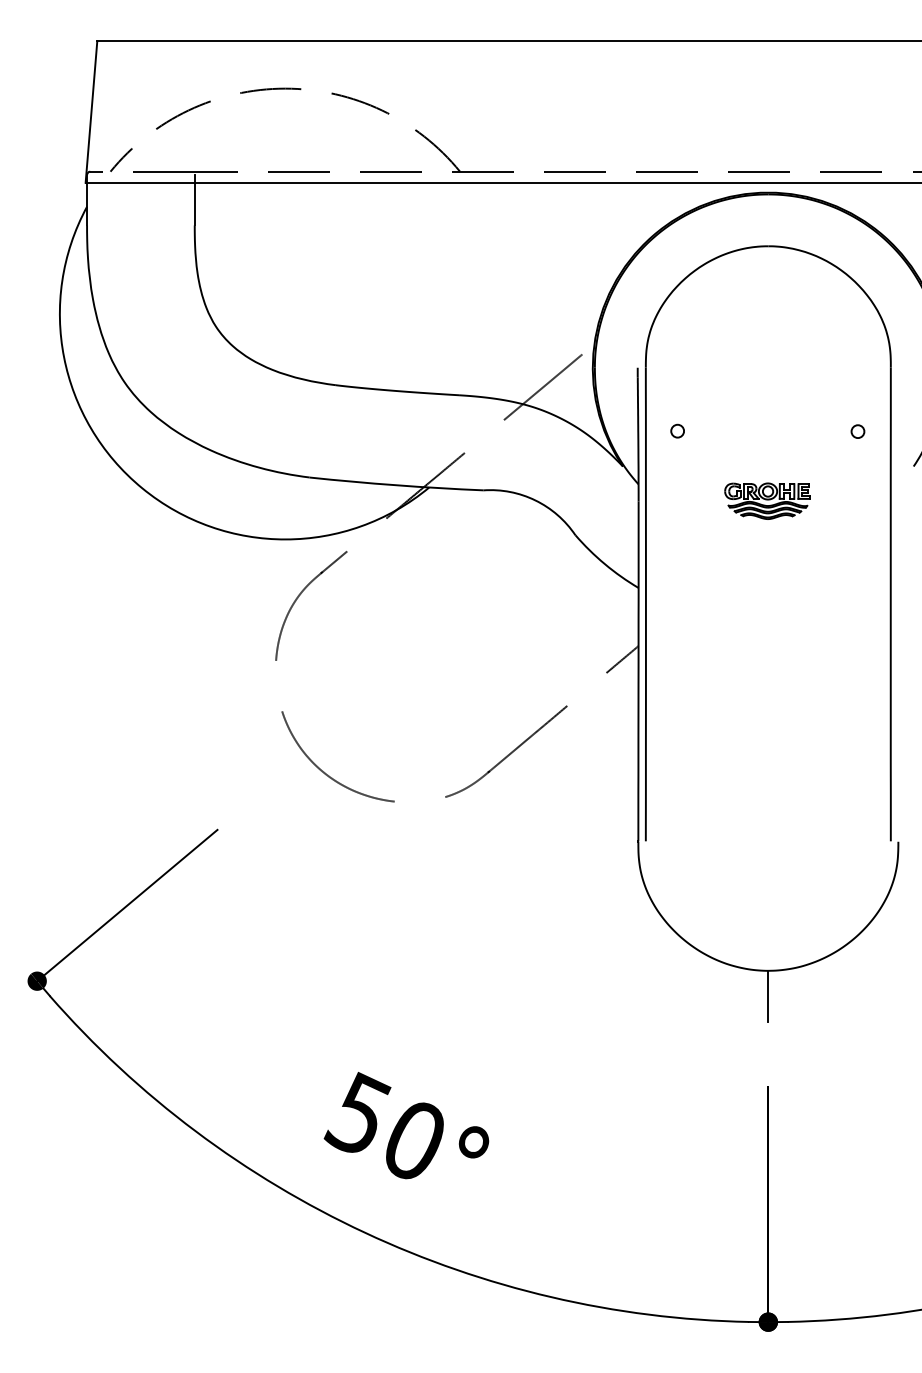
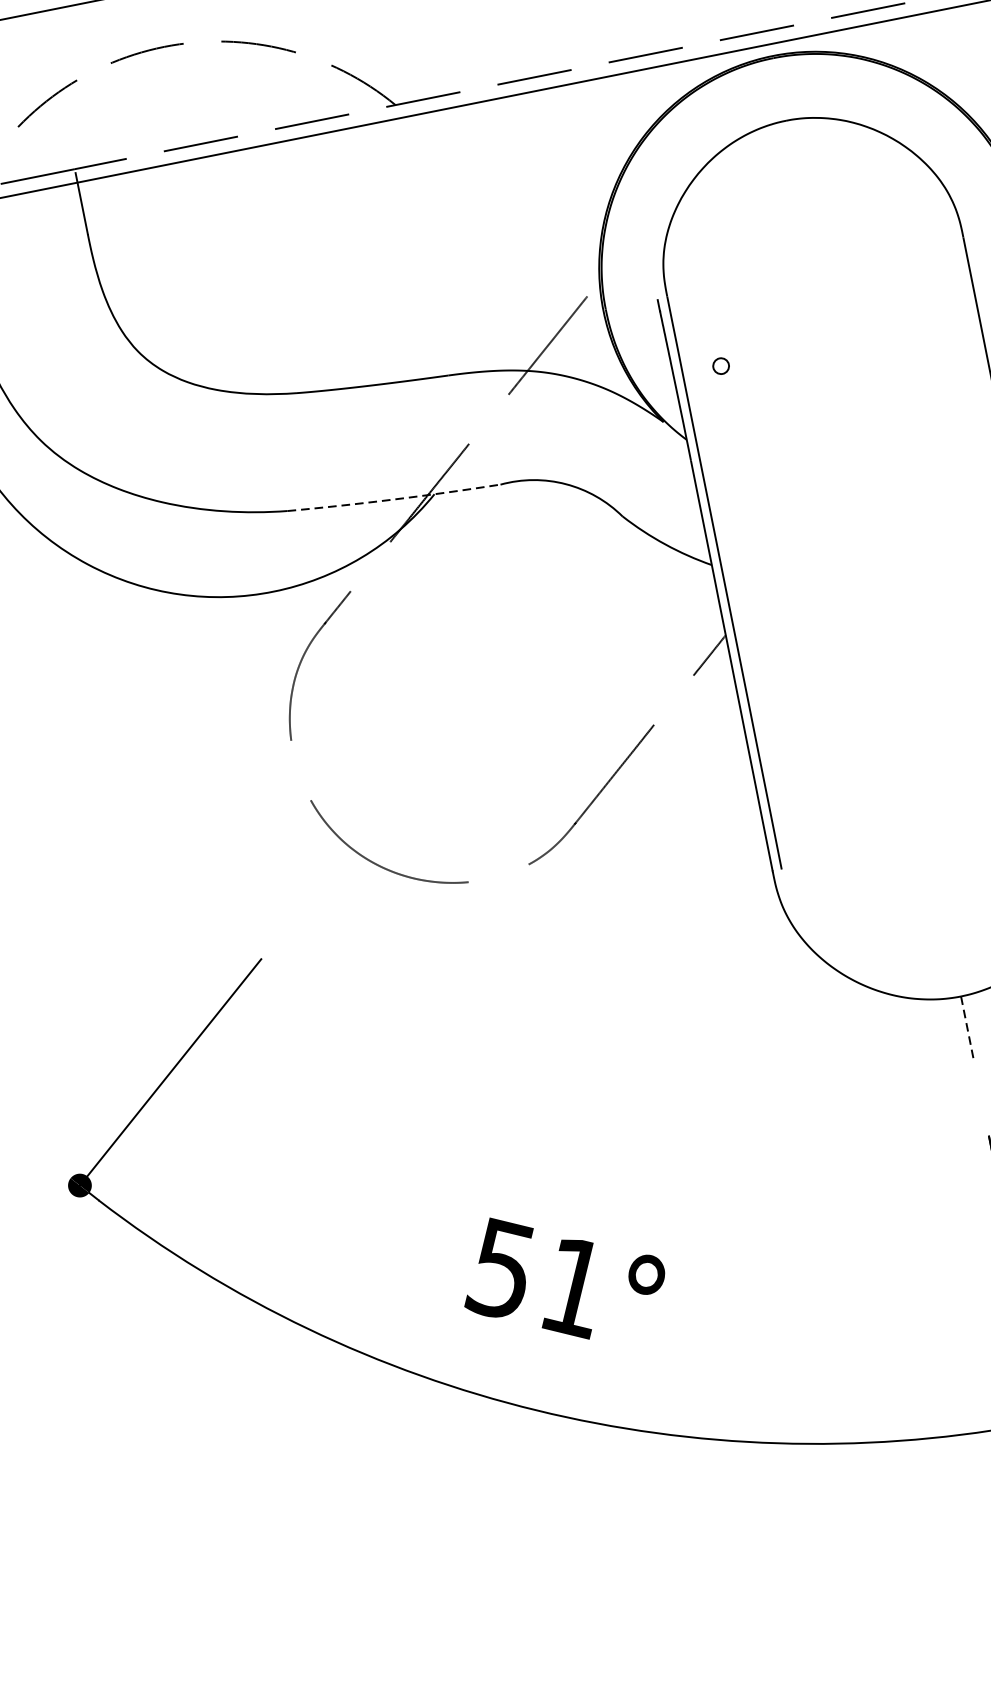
circle: (857, 431) -> (938, 323), removed
arc: (396, 485) -> (394, 499), solid -> dashed
part: (767, 500) -> (846, 428), removed
line: (768, 996) -> (967, 1027), solid -> dashed
text: (412, 1142) -> (572, 1289), 50° -> 51°

